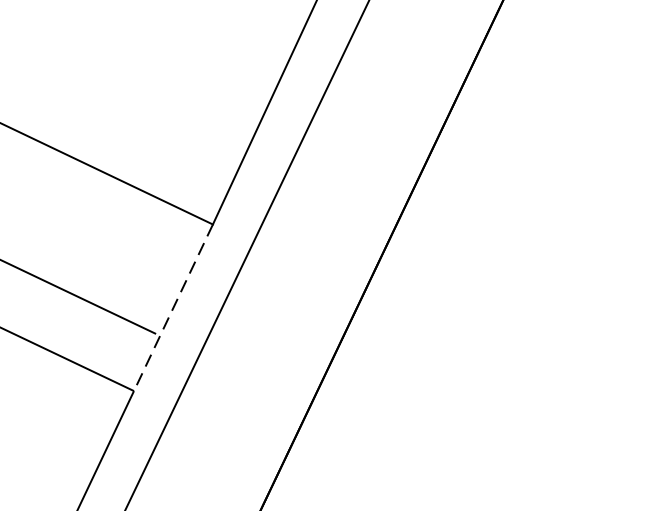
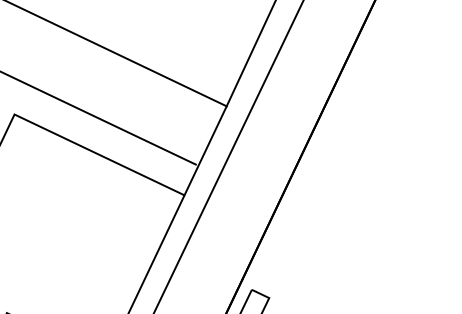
line: (173, 309) -> (205, 151), dashed -> solid

